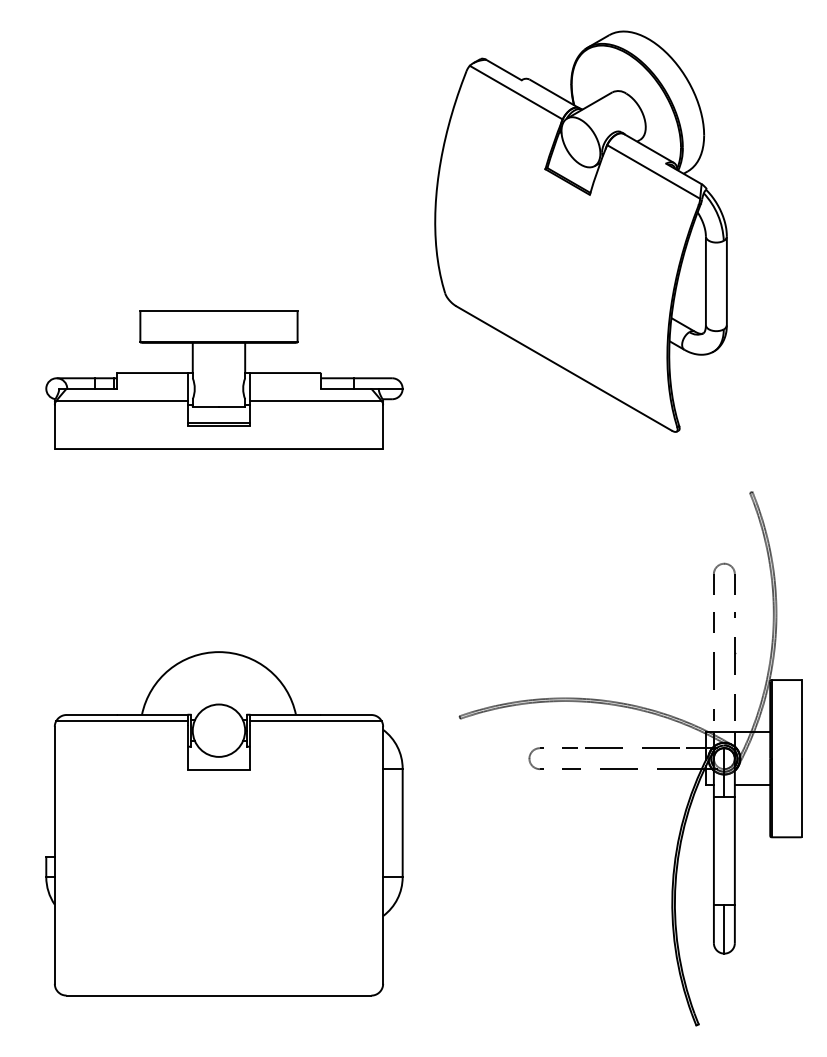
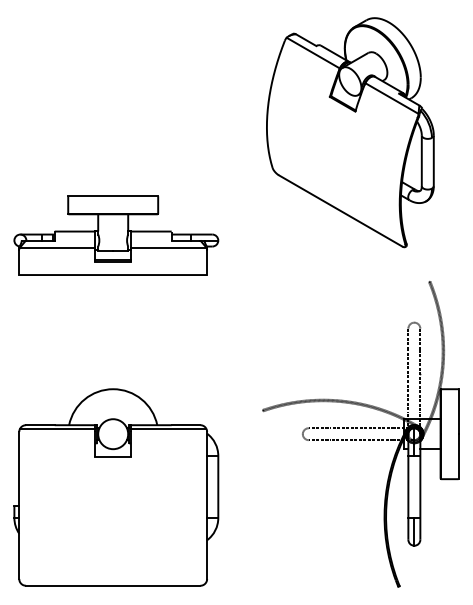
part: (581, 231) -> (350, 132), moved
part: (224, 379) -> (116, 235), moved
part: (224, 823) -> (116, 487), moved

